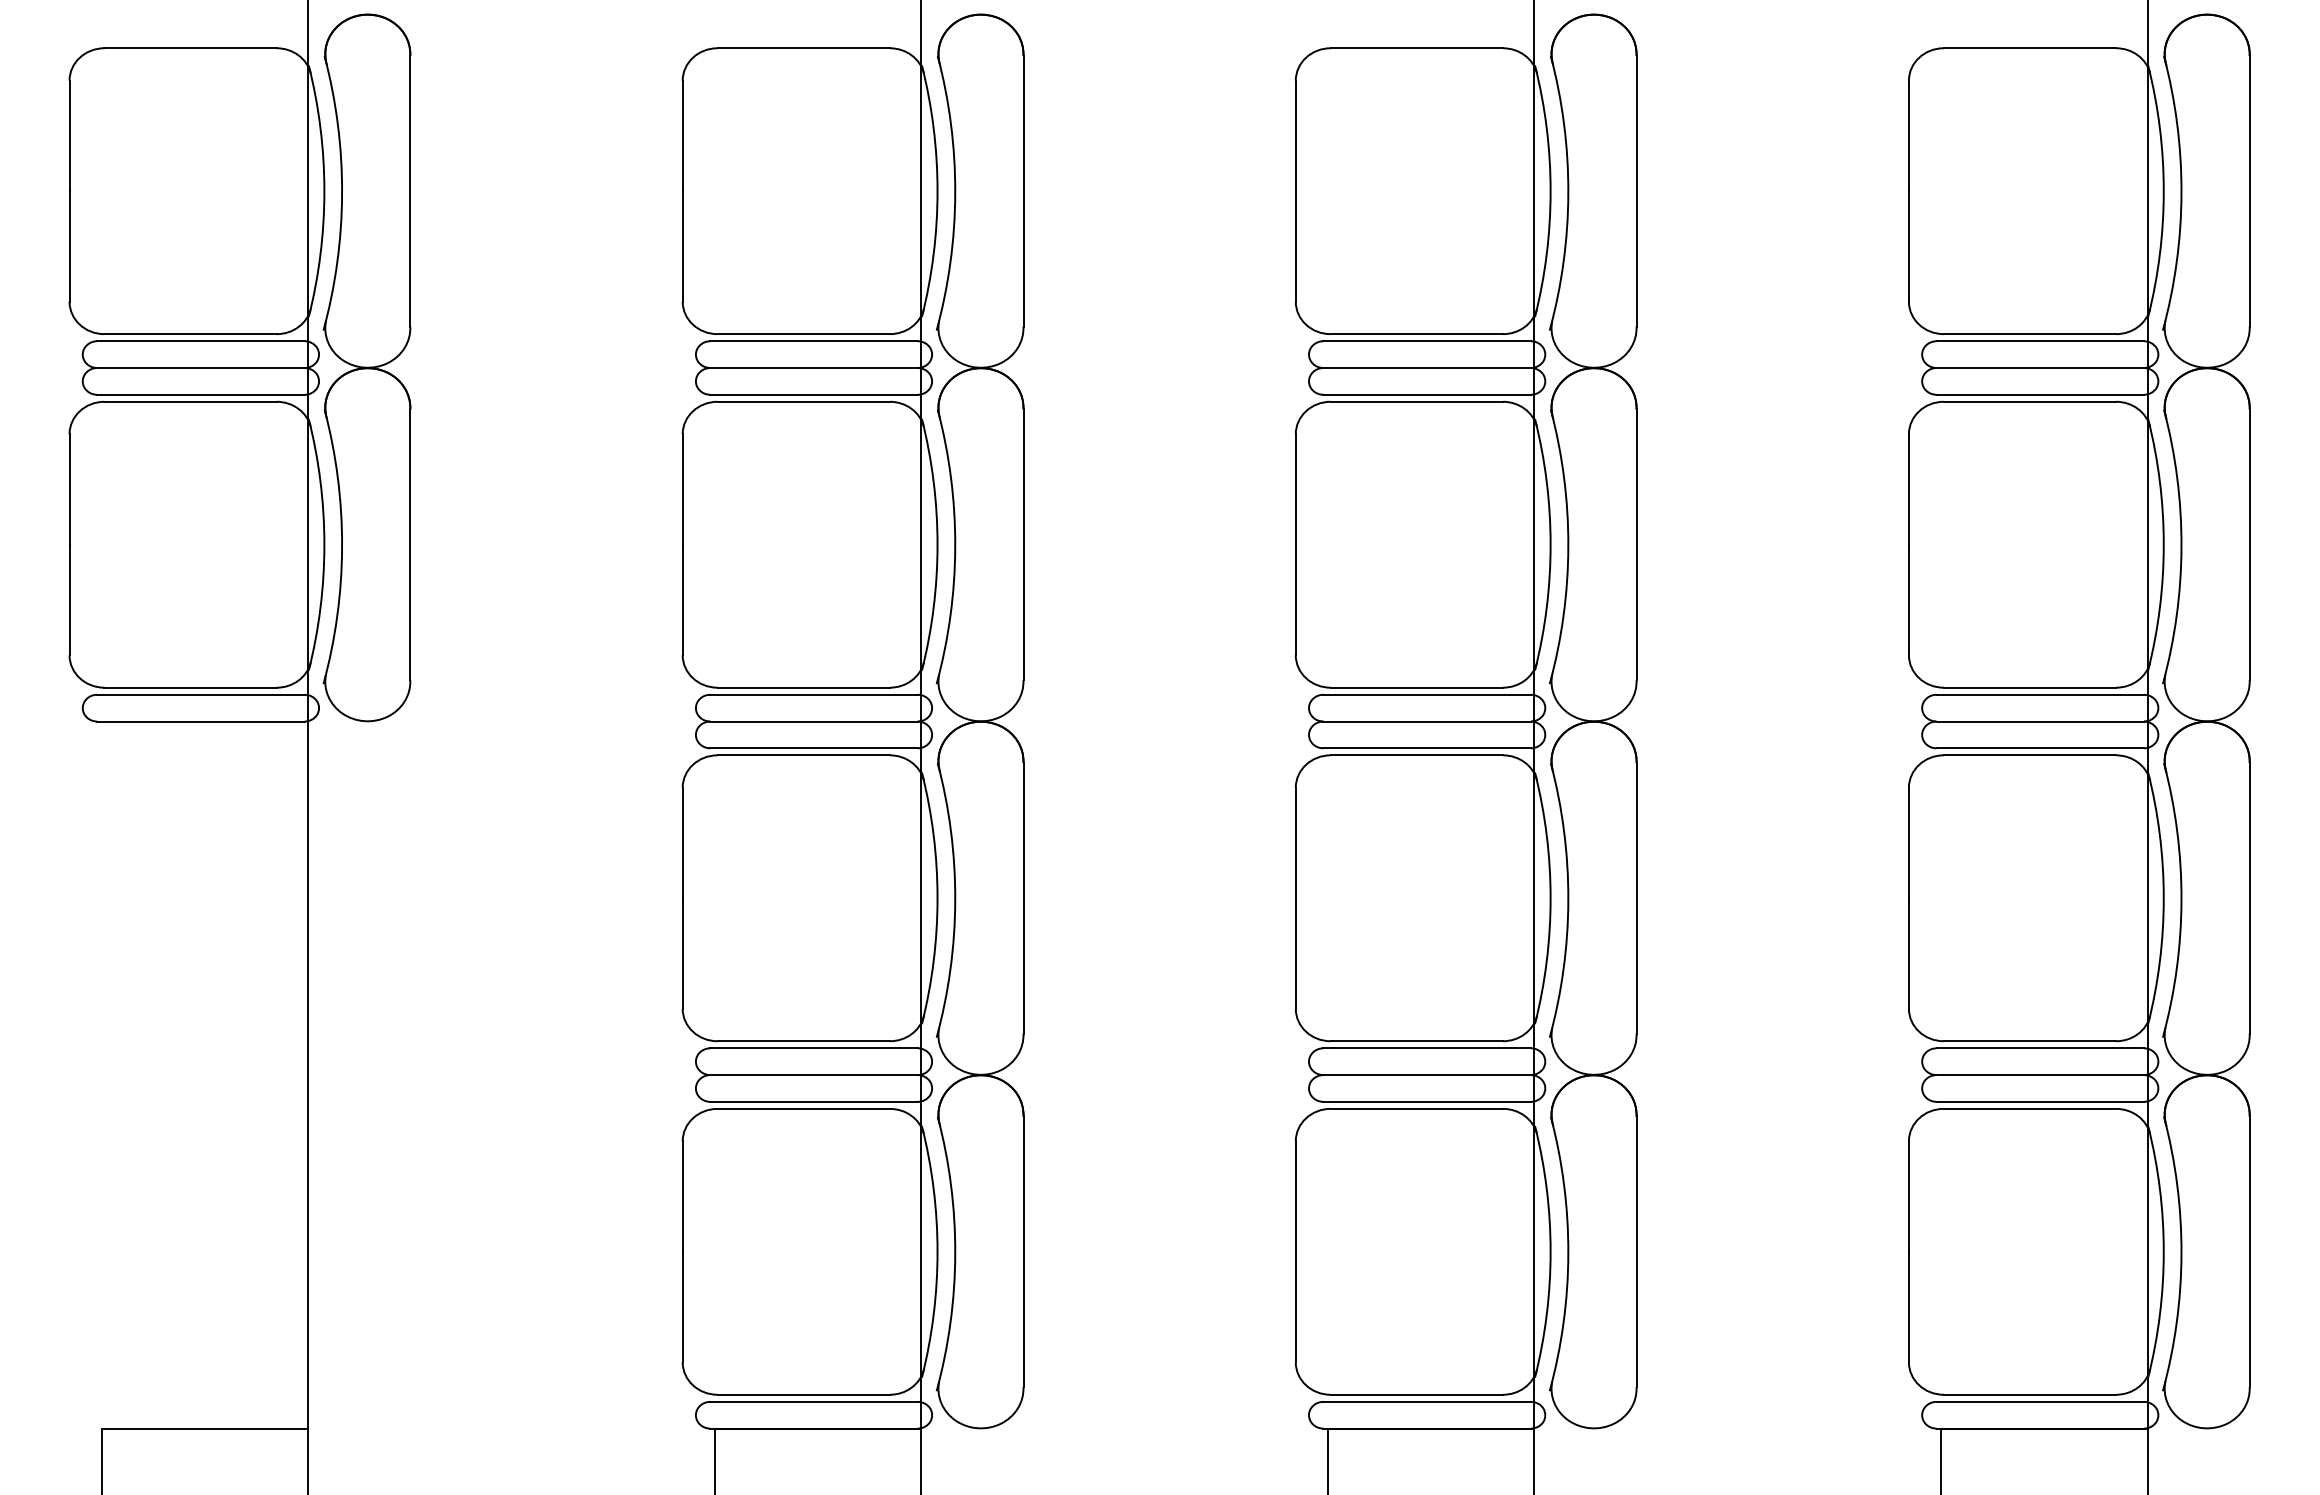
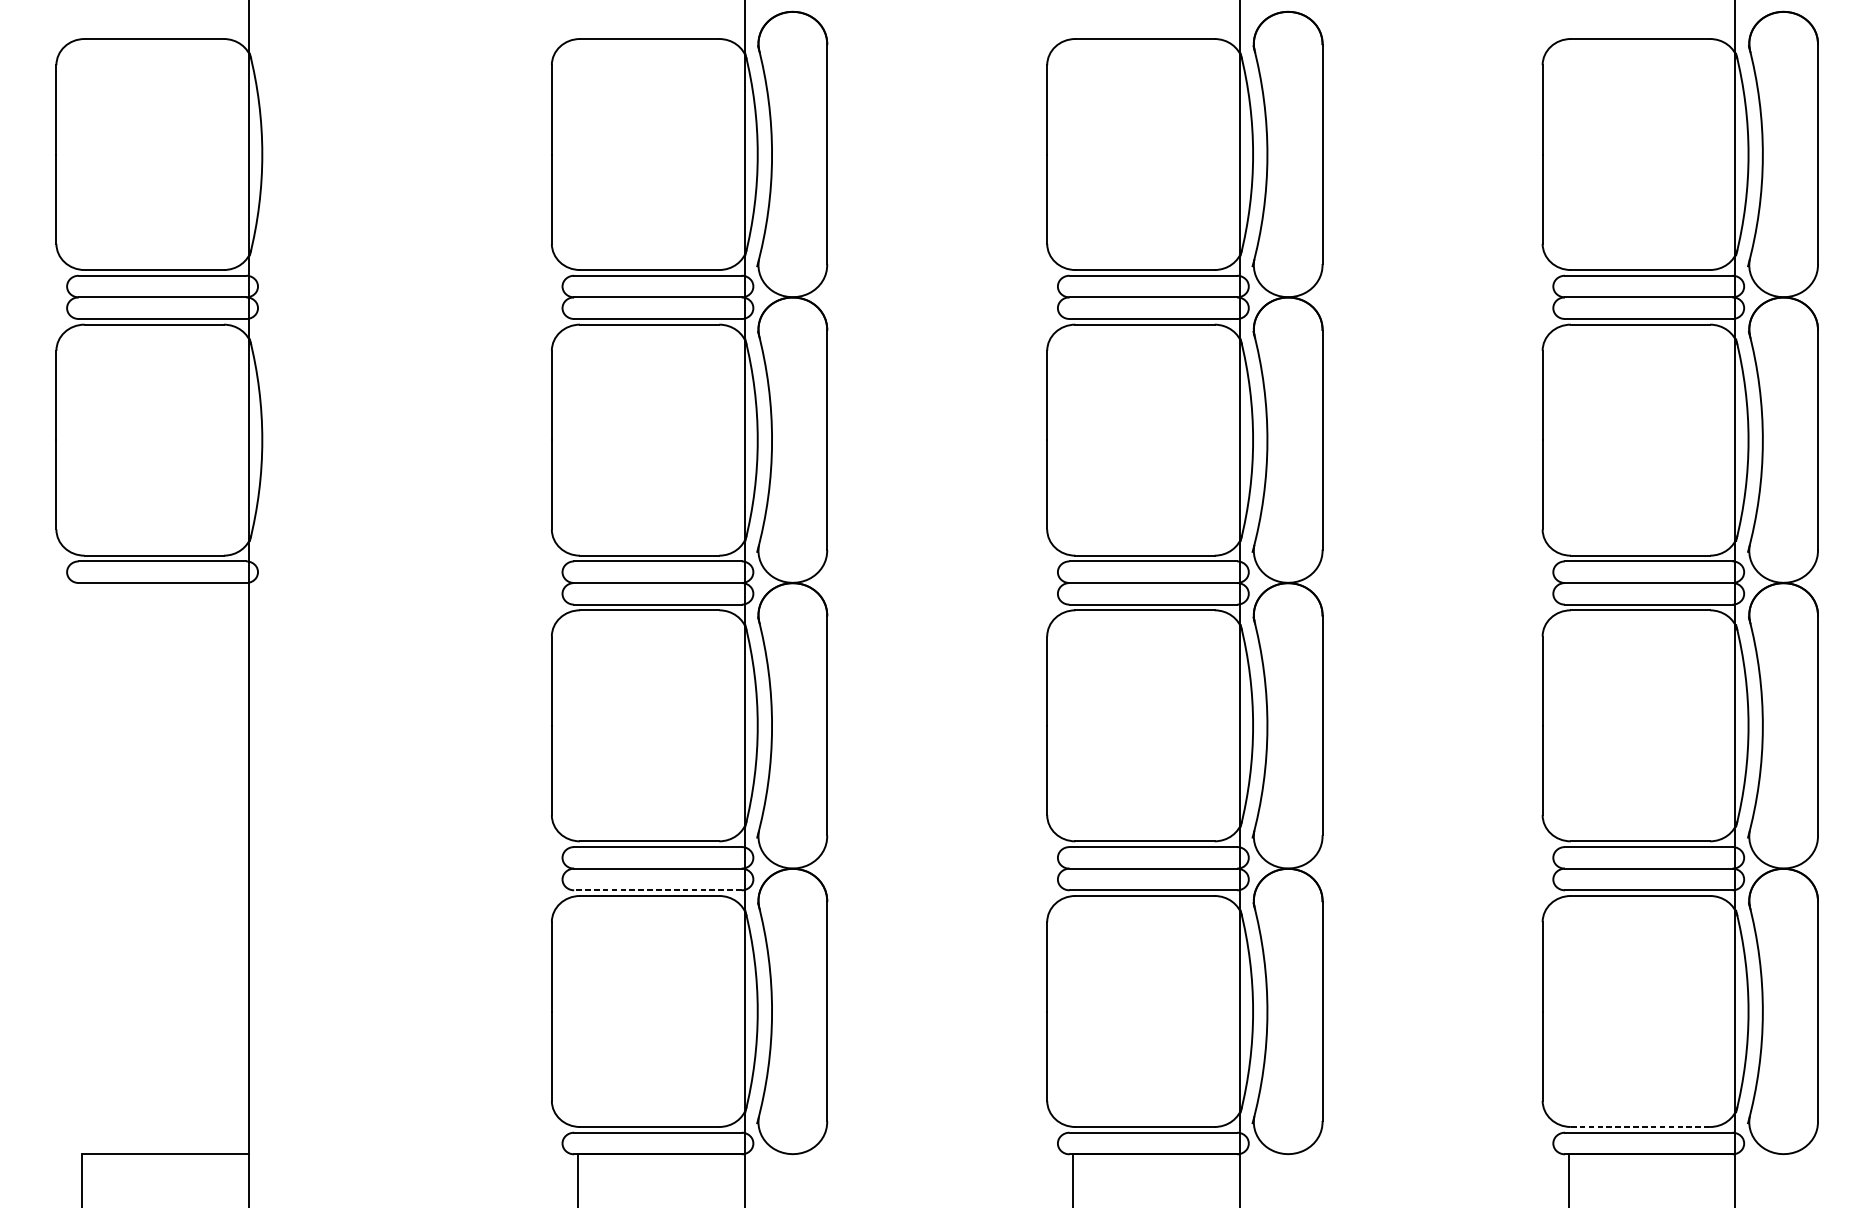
part: (366, 367) -> (296, 296), removed
line: (814, 1101) -> (658, 890), solid -> dashed
line: (2030, 1394) -> (1640, 1126), solid -> dashed

